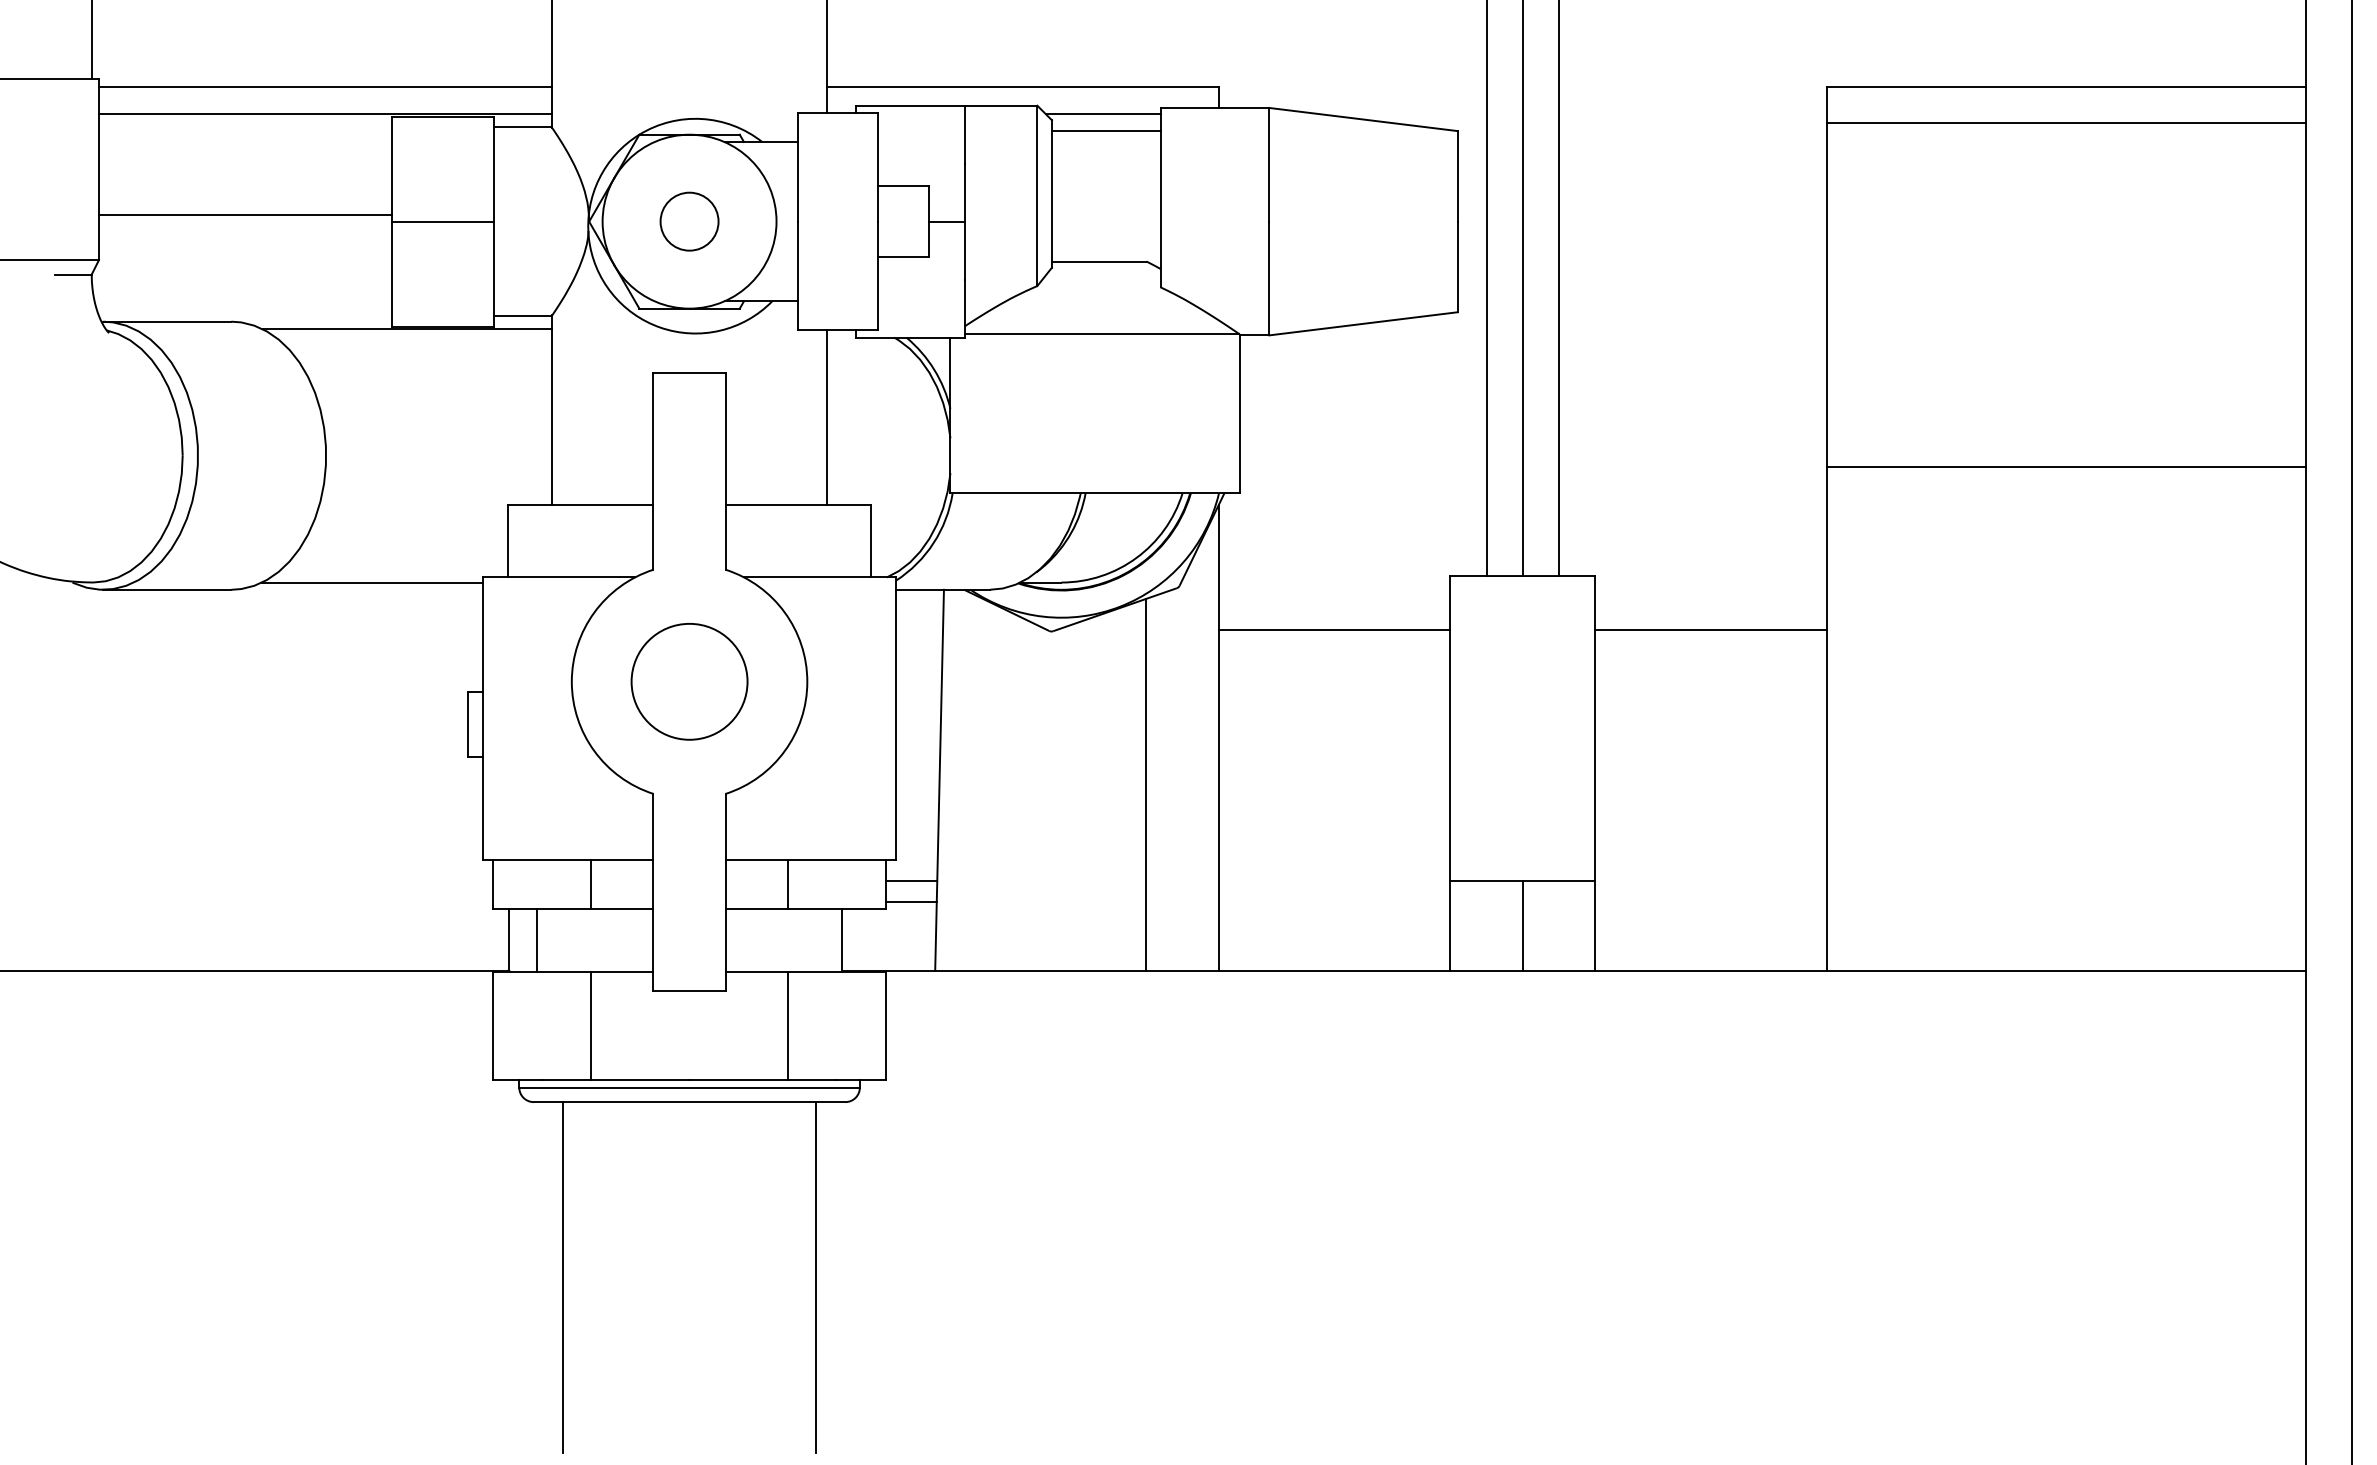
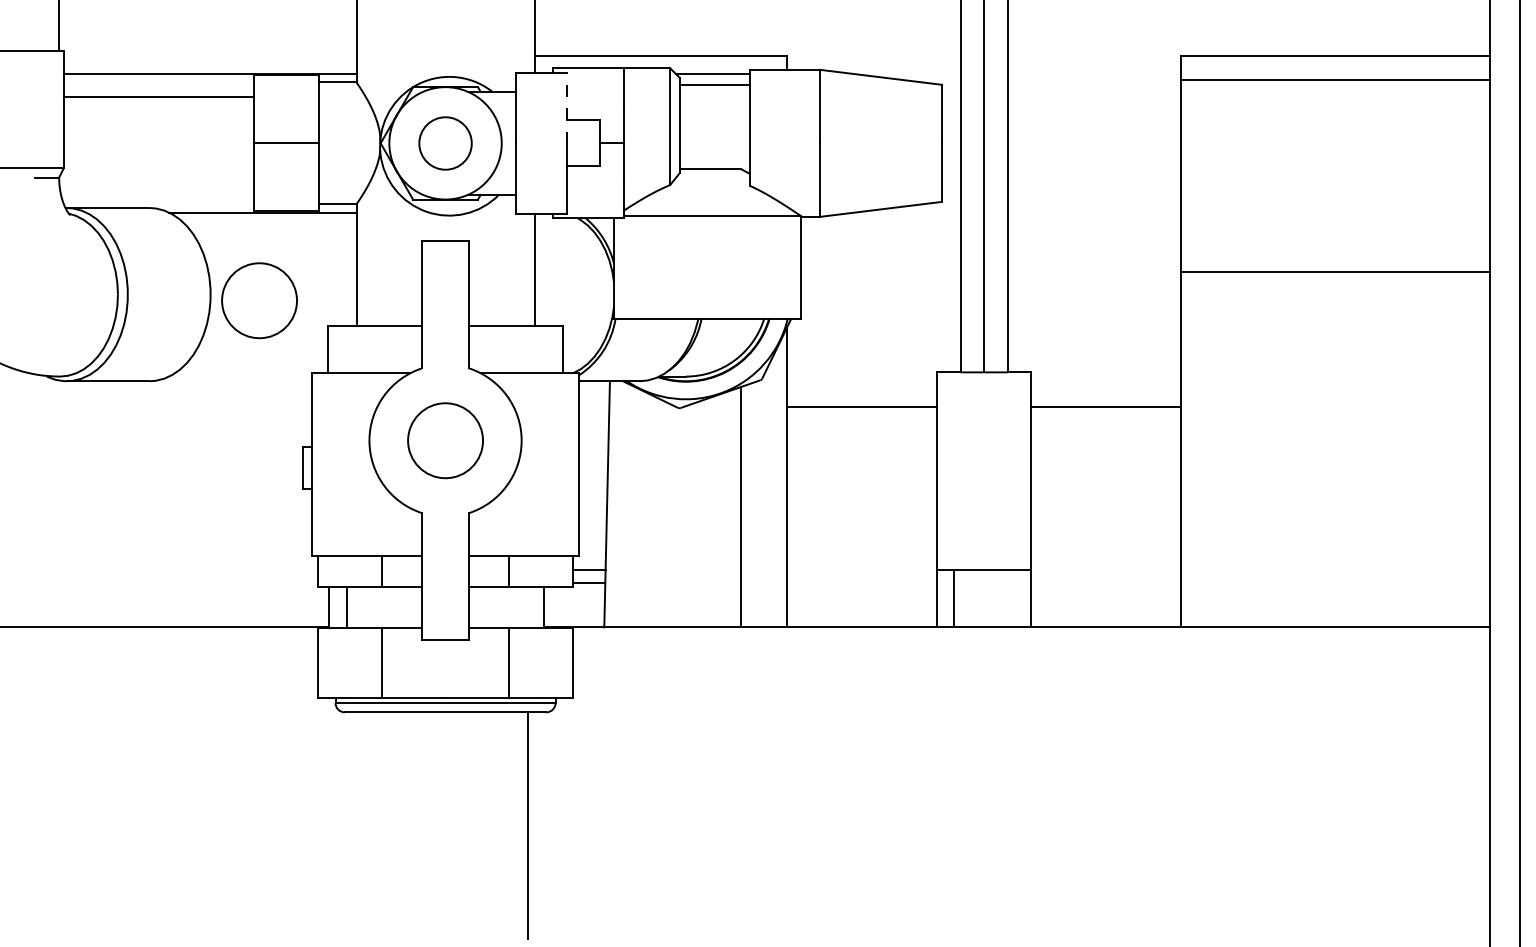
line: (324, 87) -> (209, 56), removed
line: (878, 166) -> (567, 107), solid -> dashed
line: (245, 215) -> (158, 97), moved
circle: (689, 220) -> (445, 142), size x1.4
circle: (401, 464) -> (259, 300), added
line: (2065, 467) -> (1334, 272), moved
line: (372, 582) -> (240, 376), removed
line: (1523, 925) -> (954, 598), moved
line: (562, 1277) -> (363, 825), removed

